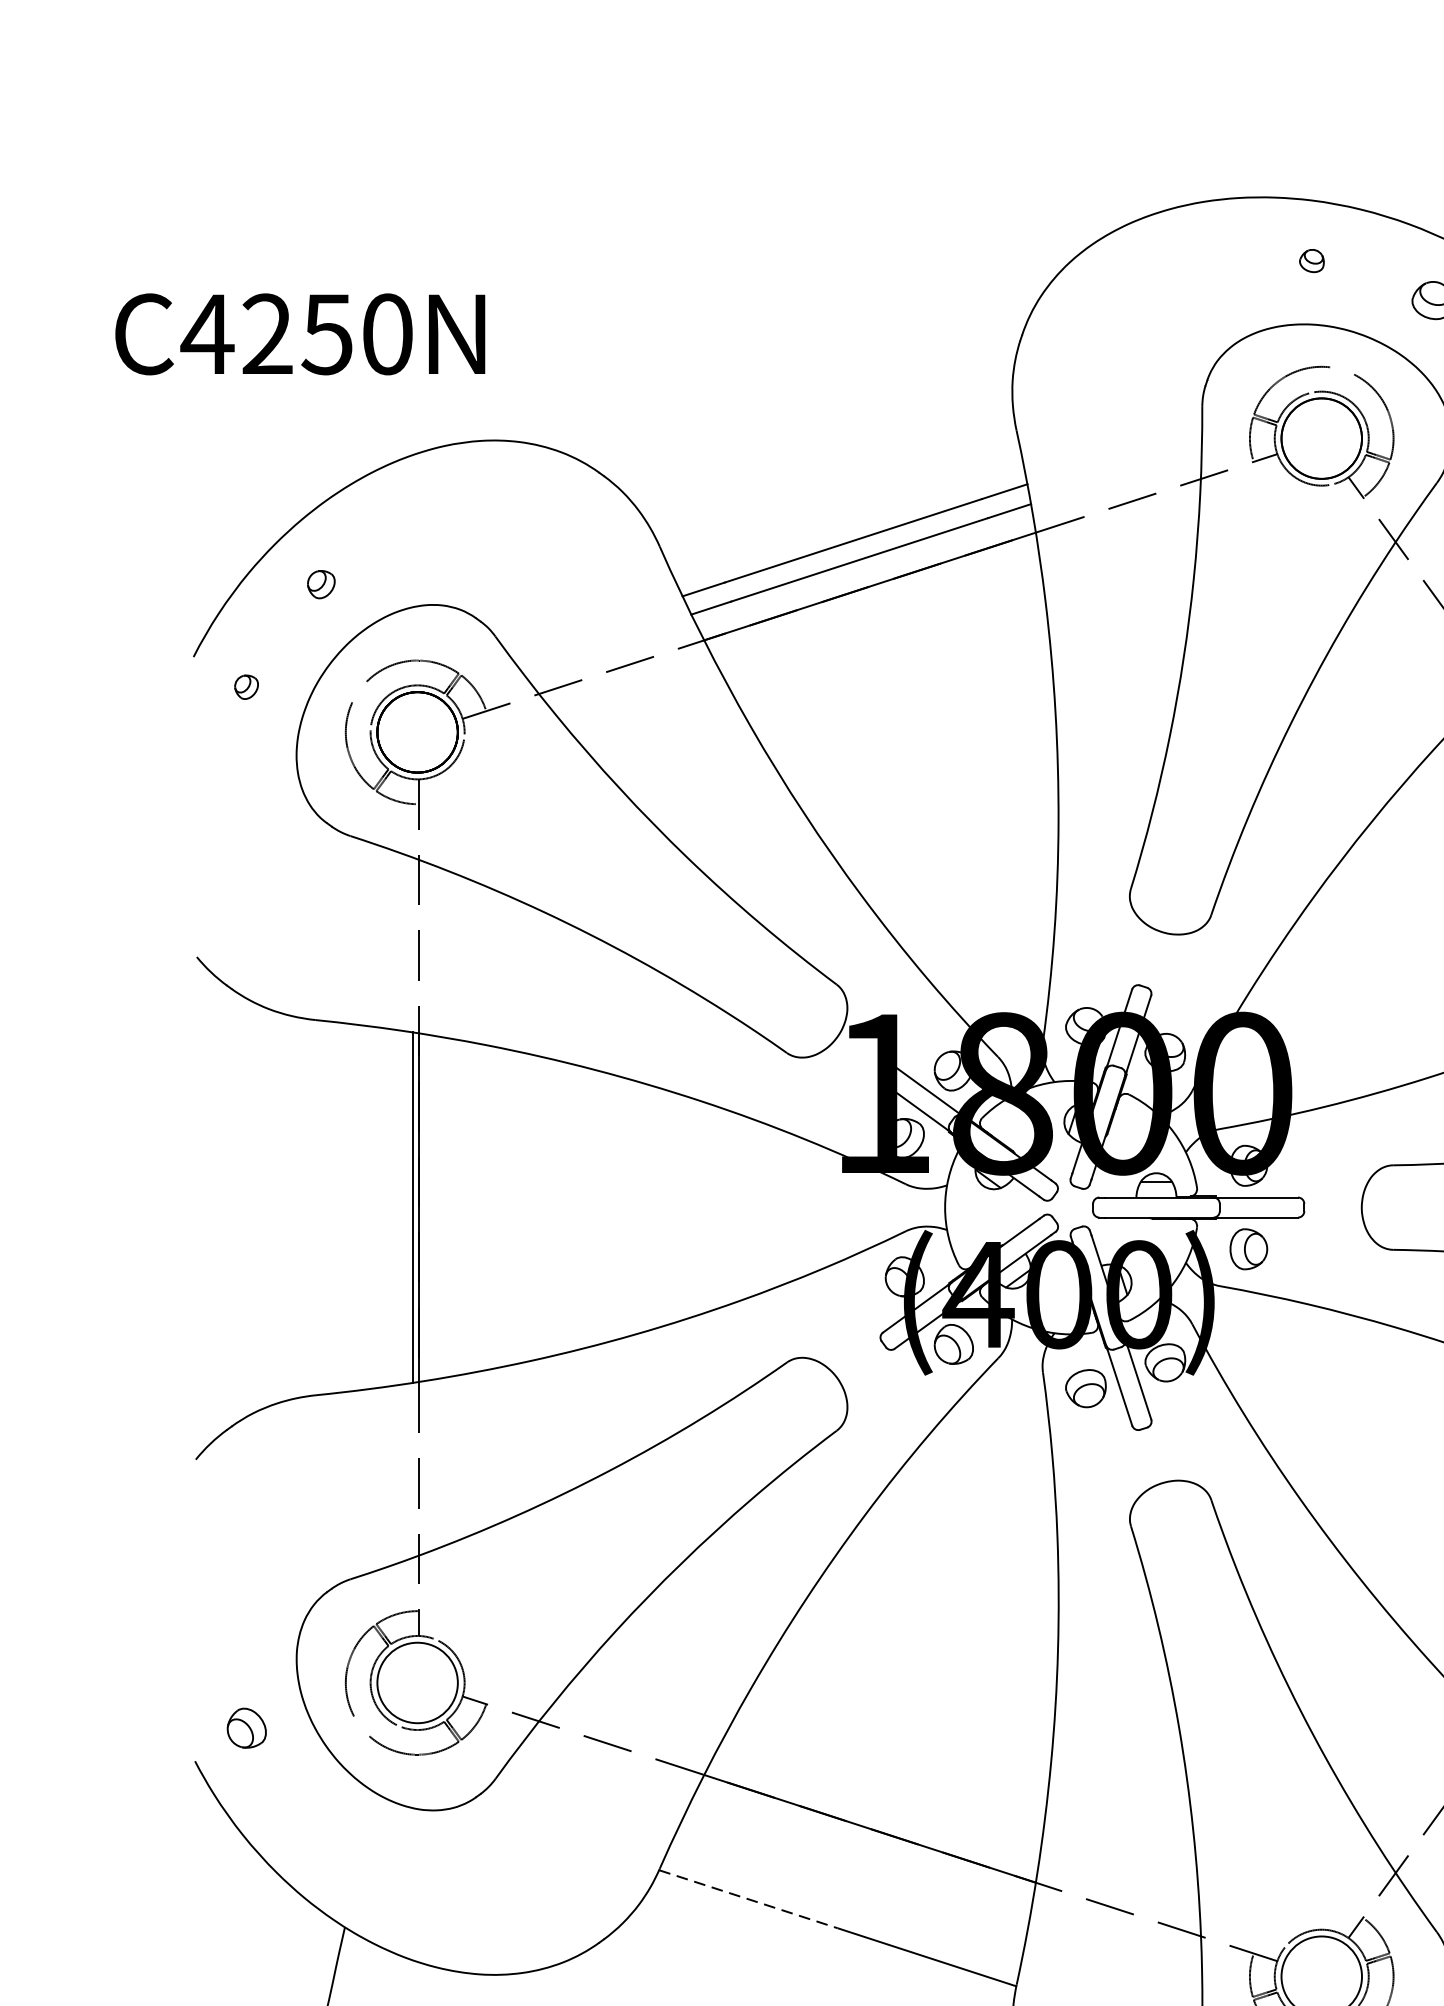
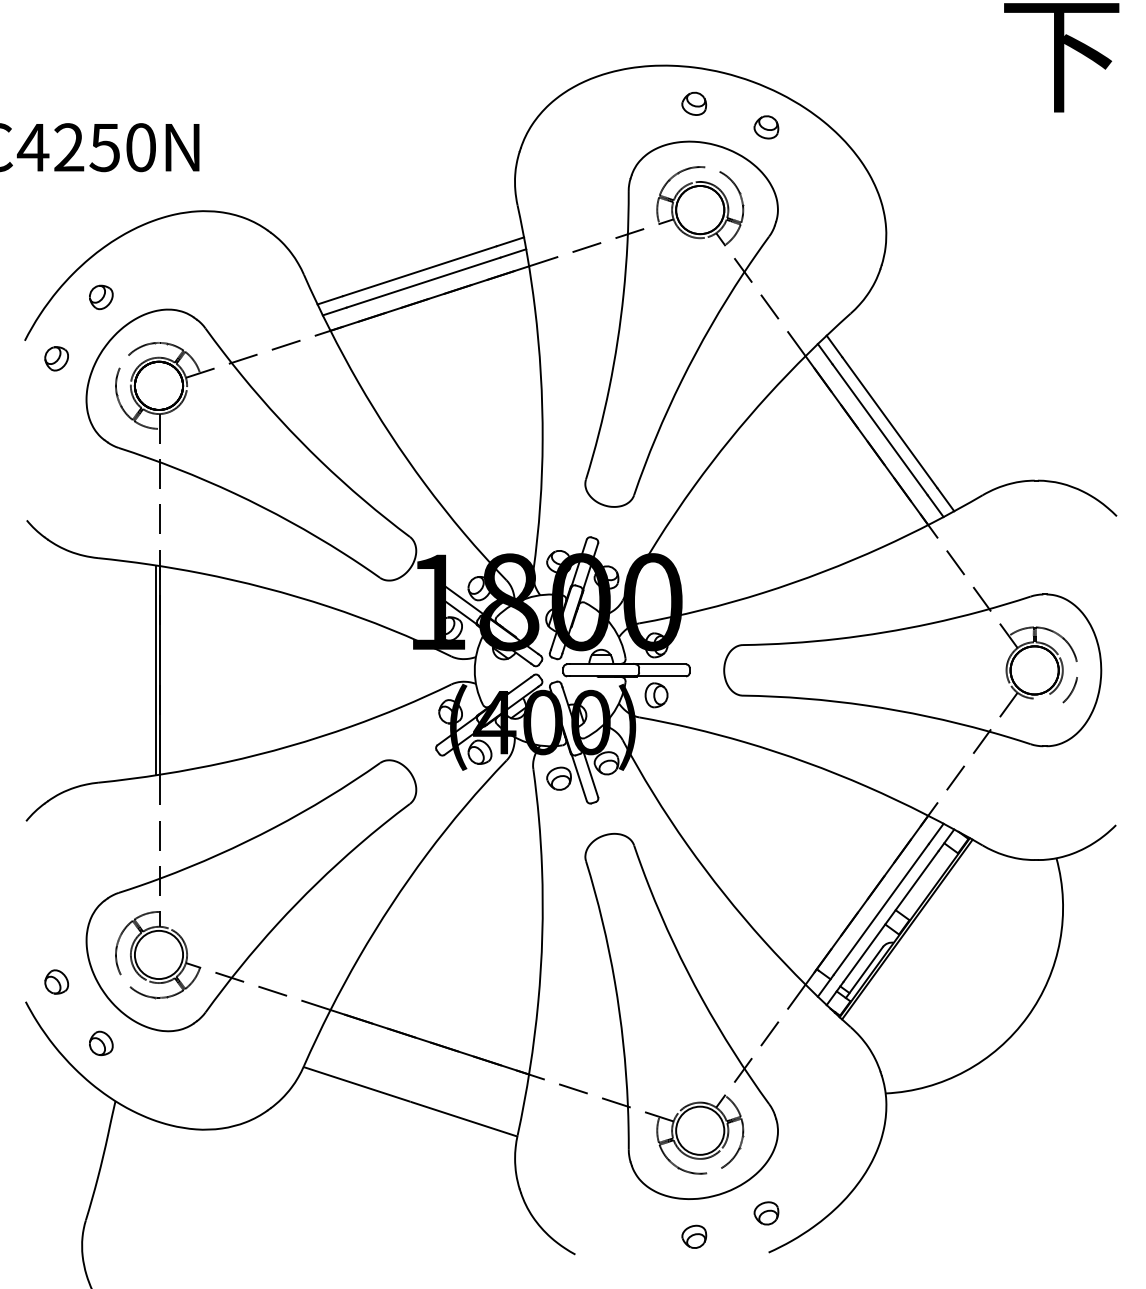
part: (1312, 260) -> (694, 103), size x1.67
part: (321, 584) -> (101, 297), size x1.43
part: (246, 686) -> (56, 358), size x1.67
part: (321, 1830) -> (101, 1043), added
line: (749, 1899) -> (357, 1084), dashed -> solid

